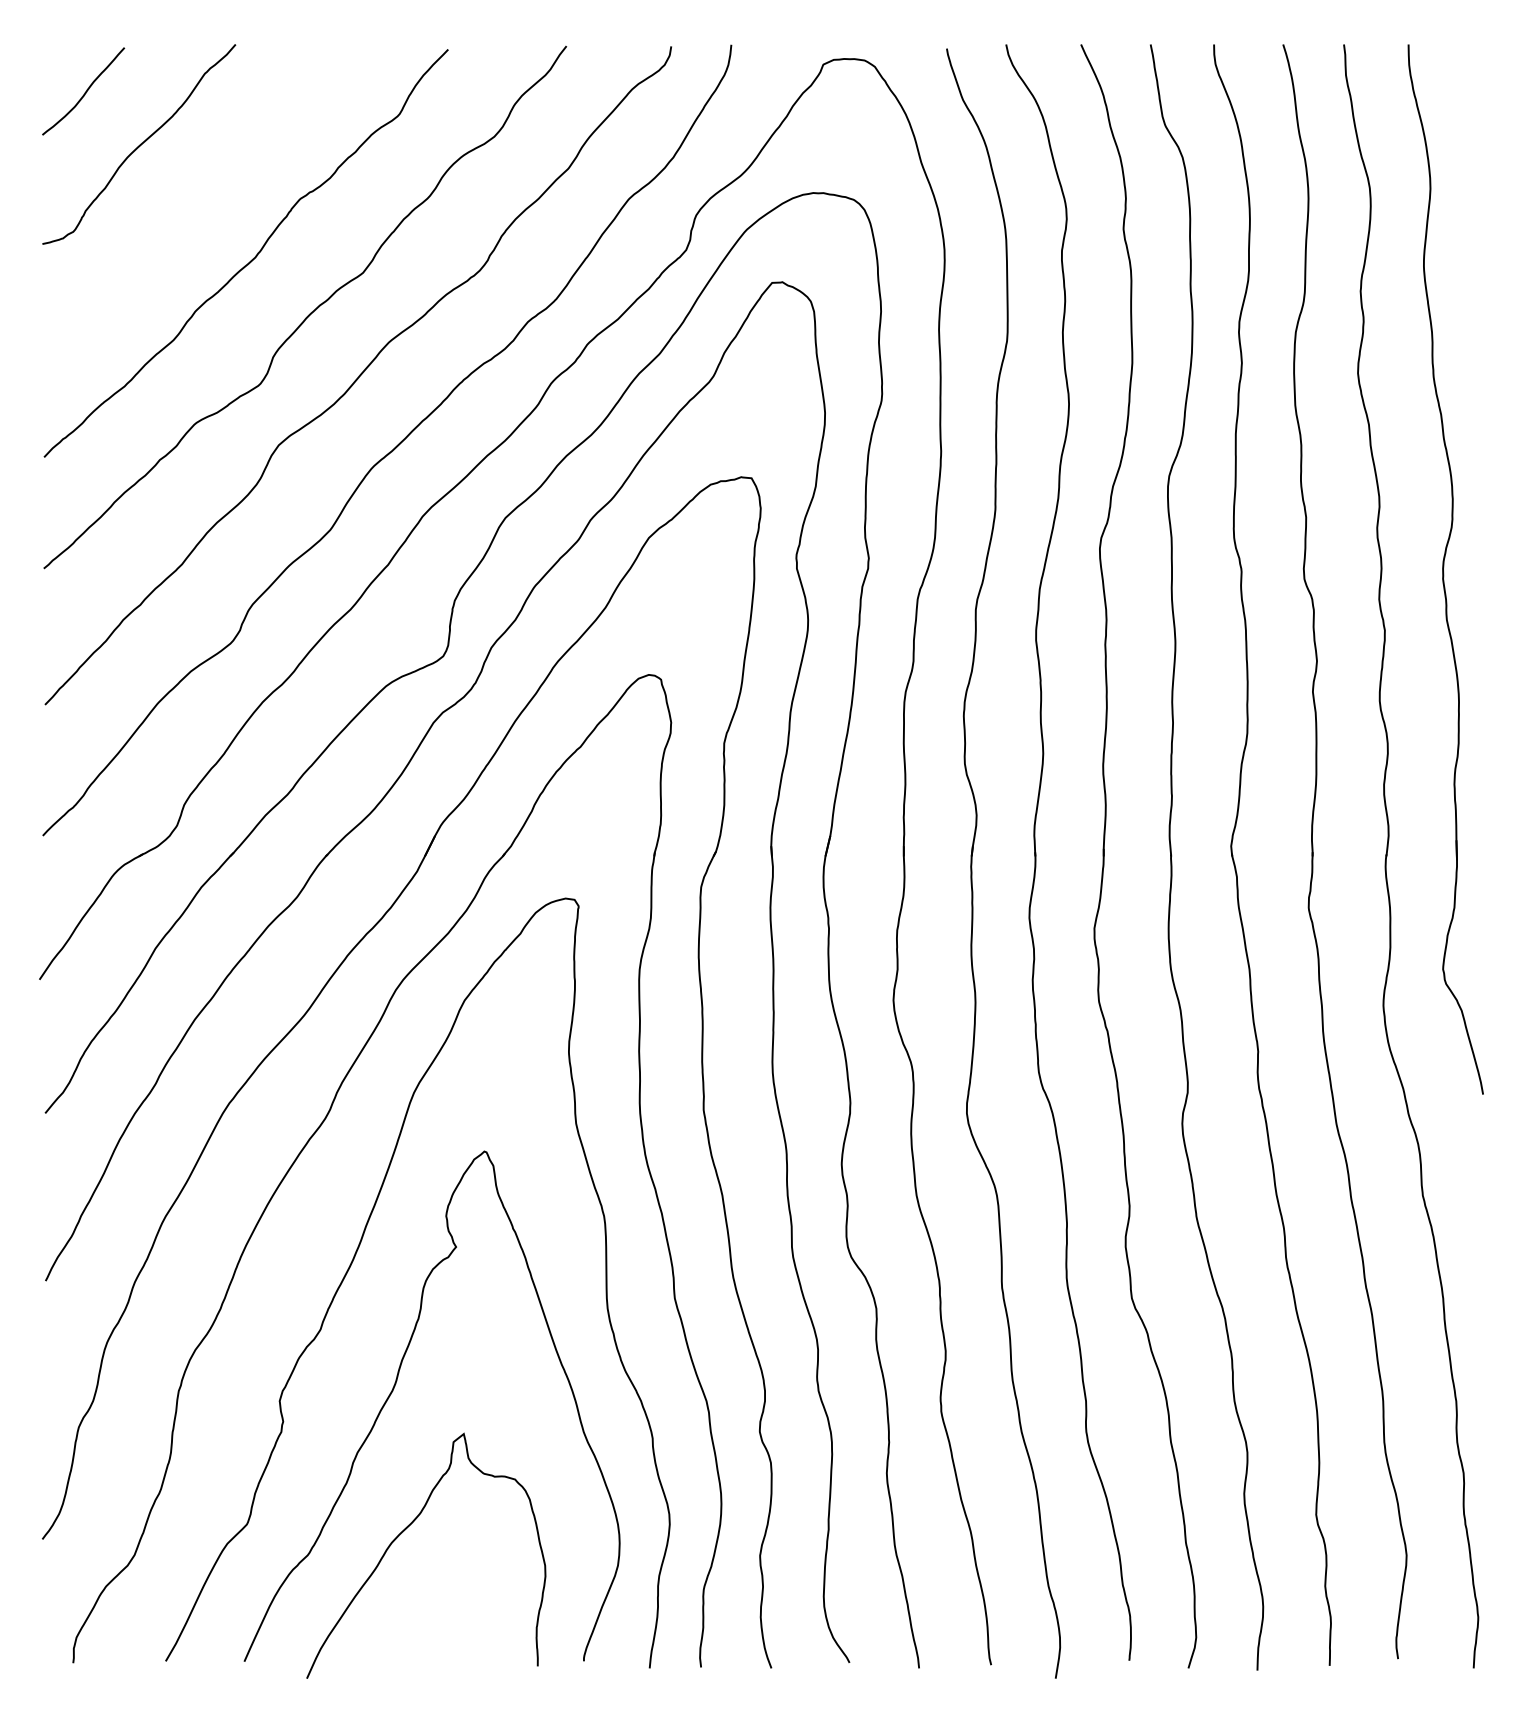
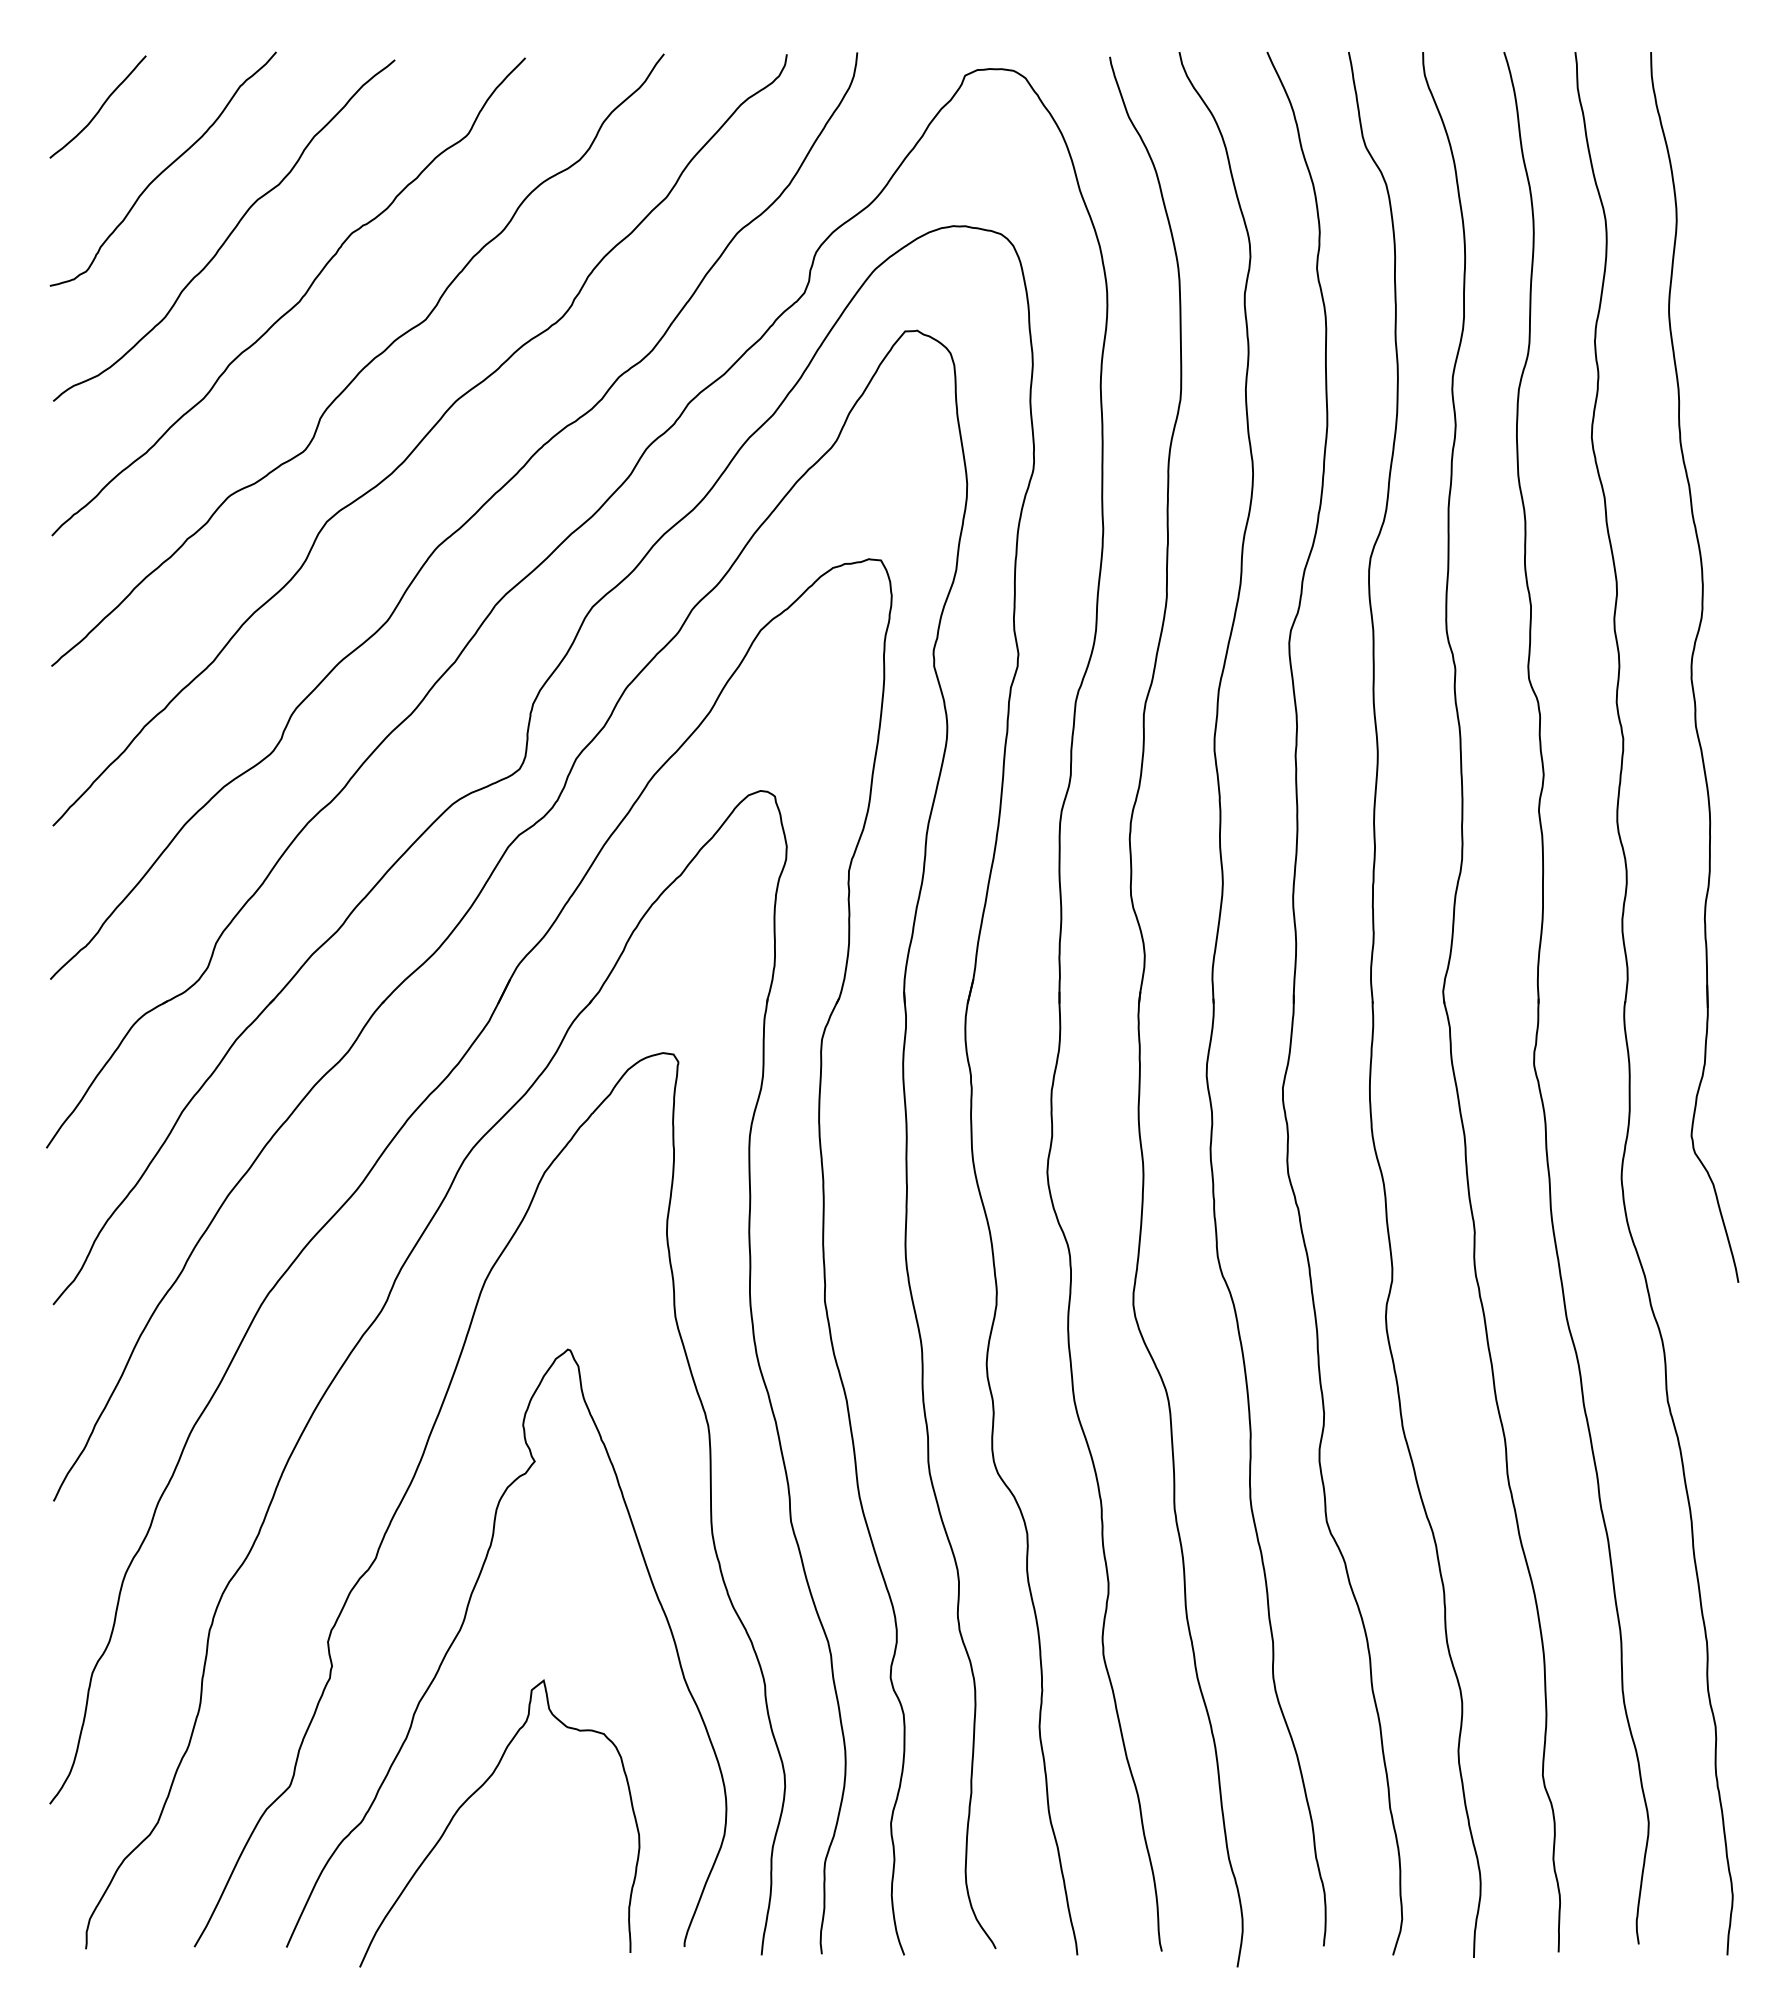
curve: (195, 199) -> (229, 233), added

